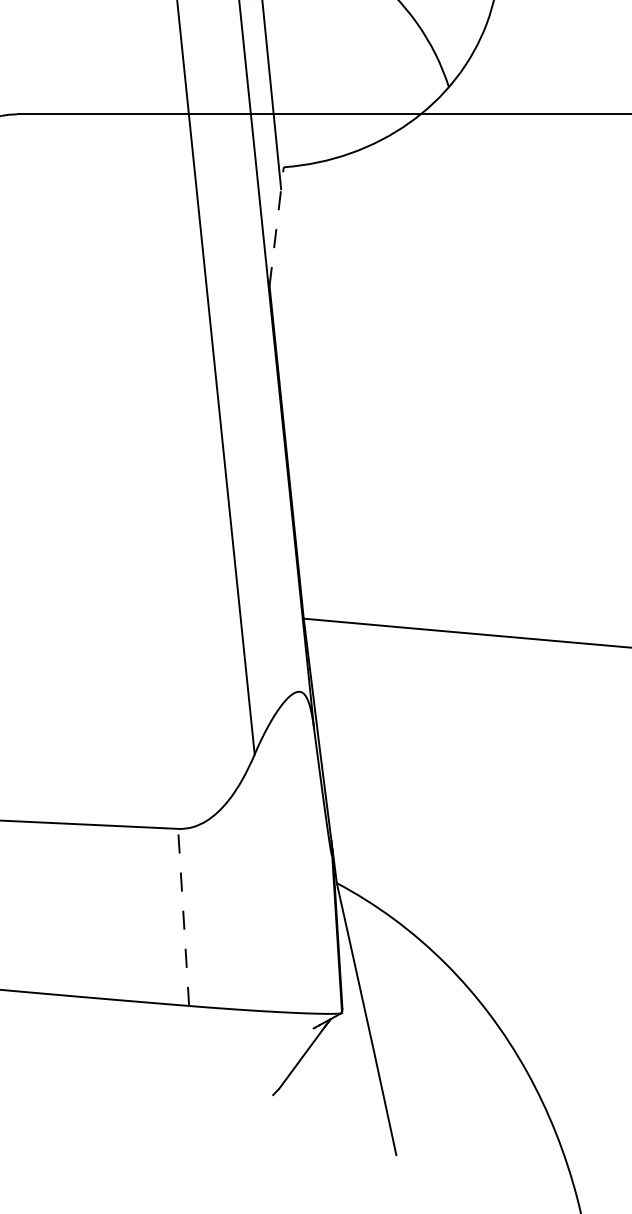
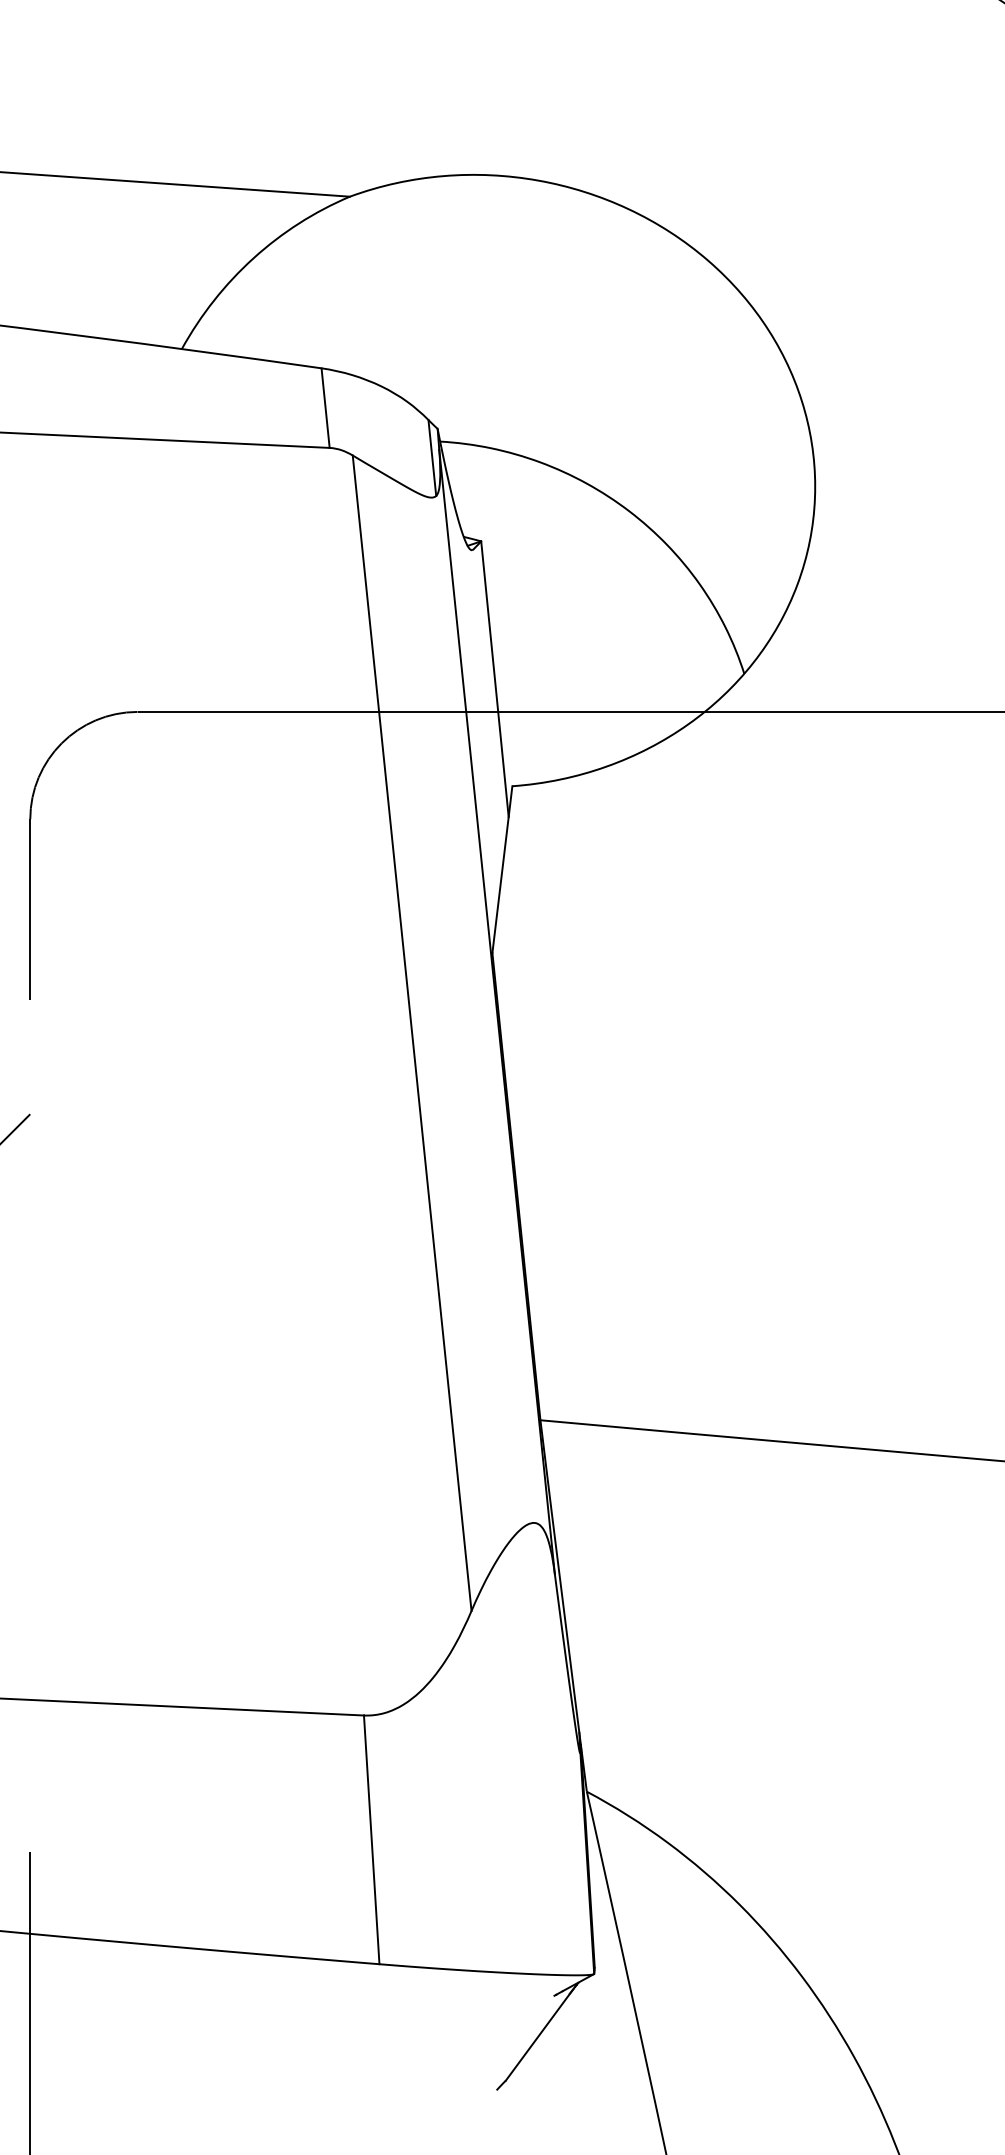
line: (276, 226) -> (502, 869), dashed -> solid
line: (183, 917) -> (371, 1839), dashed -> solid

